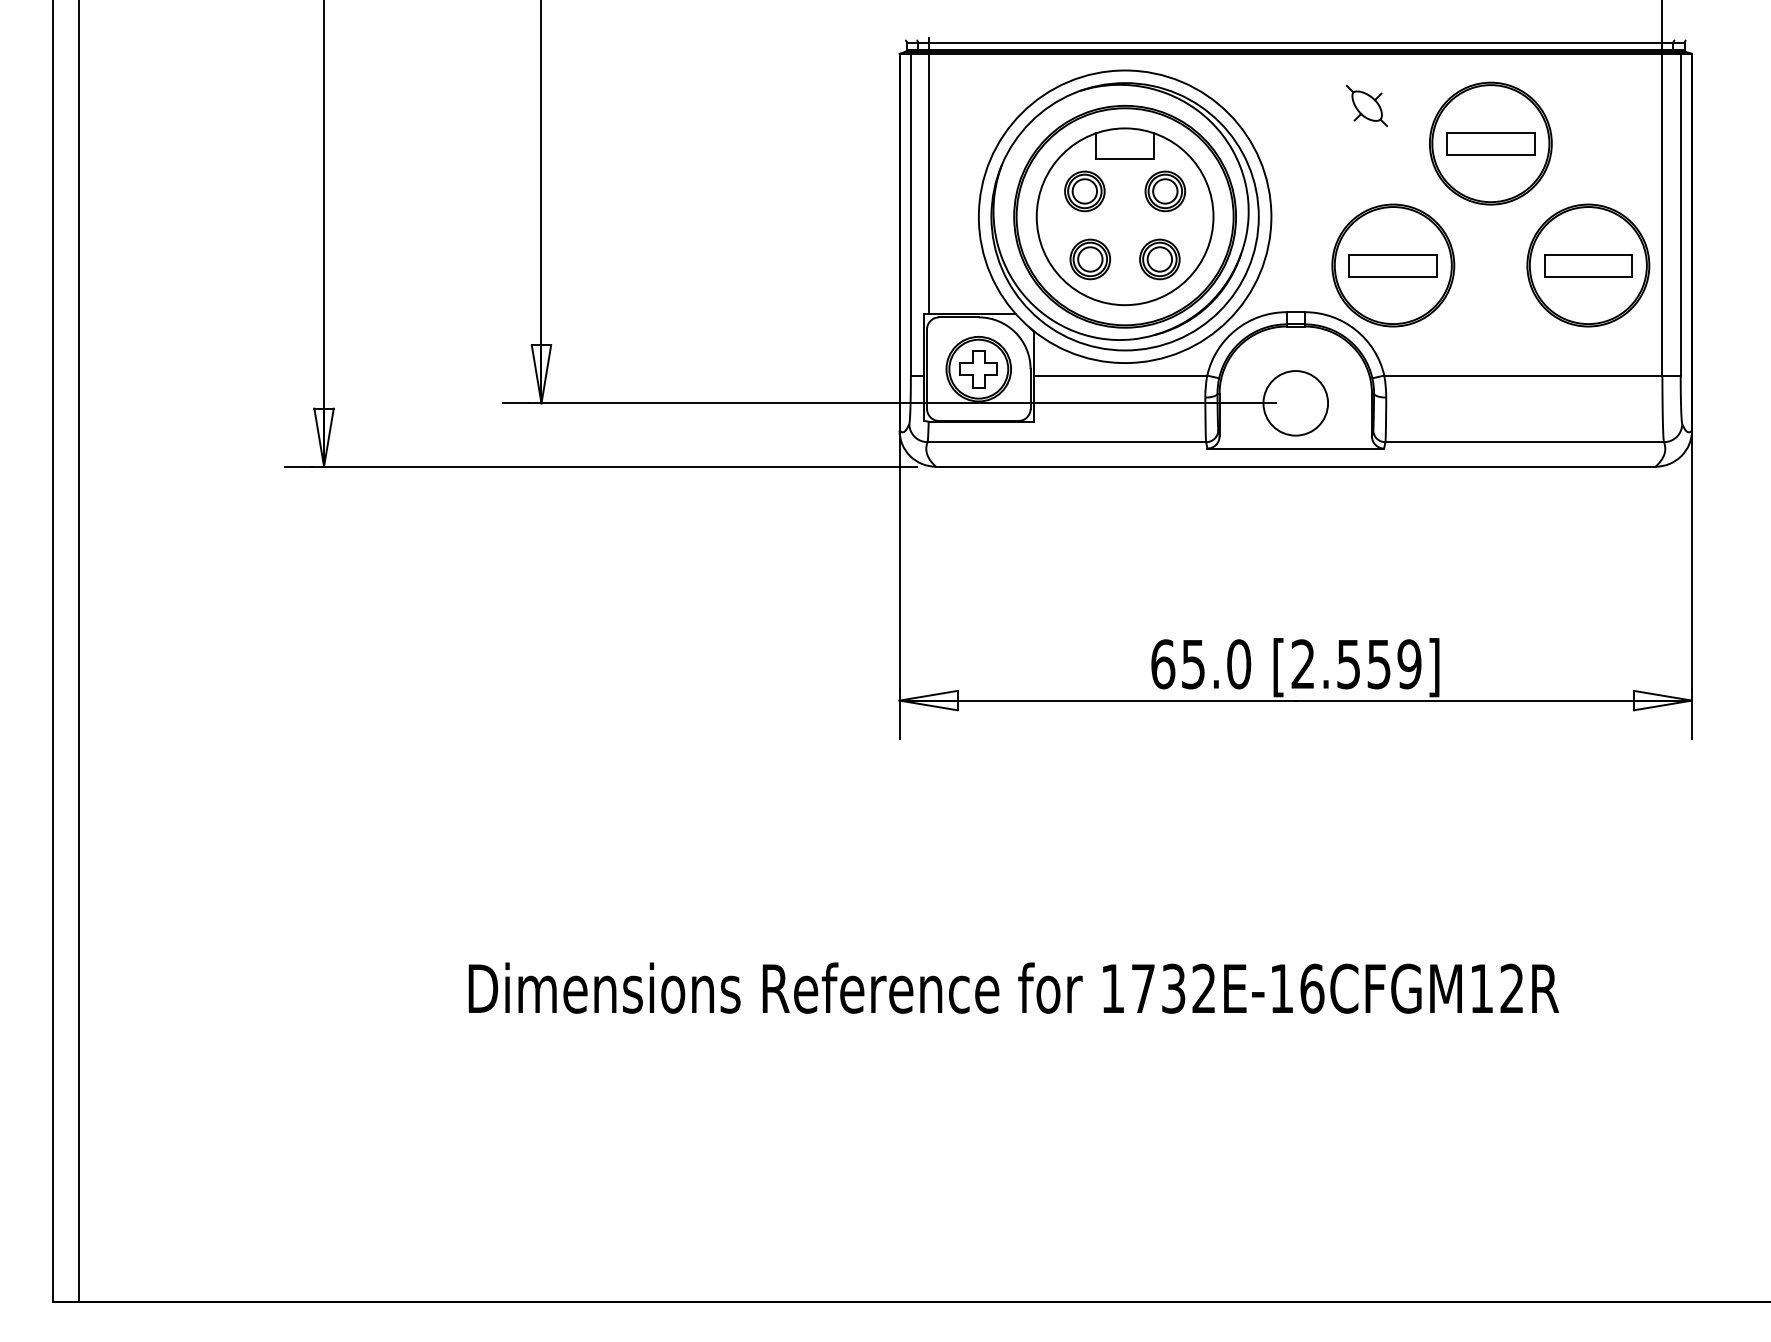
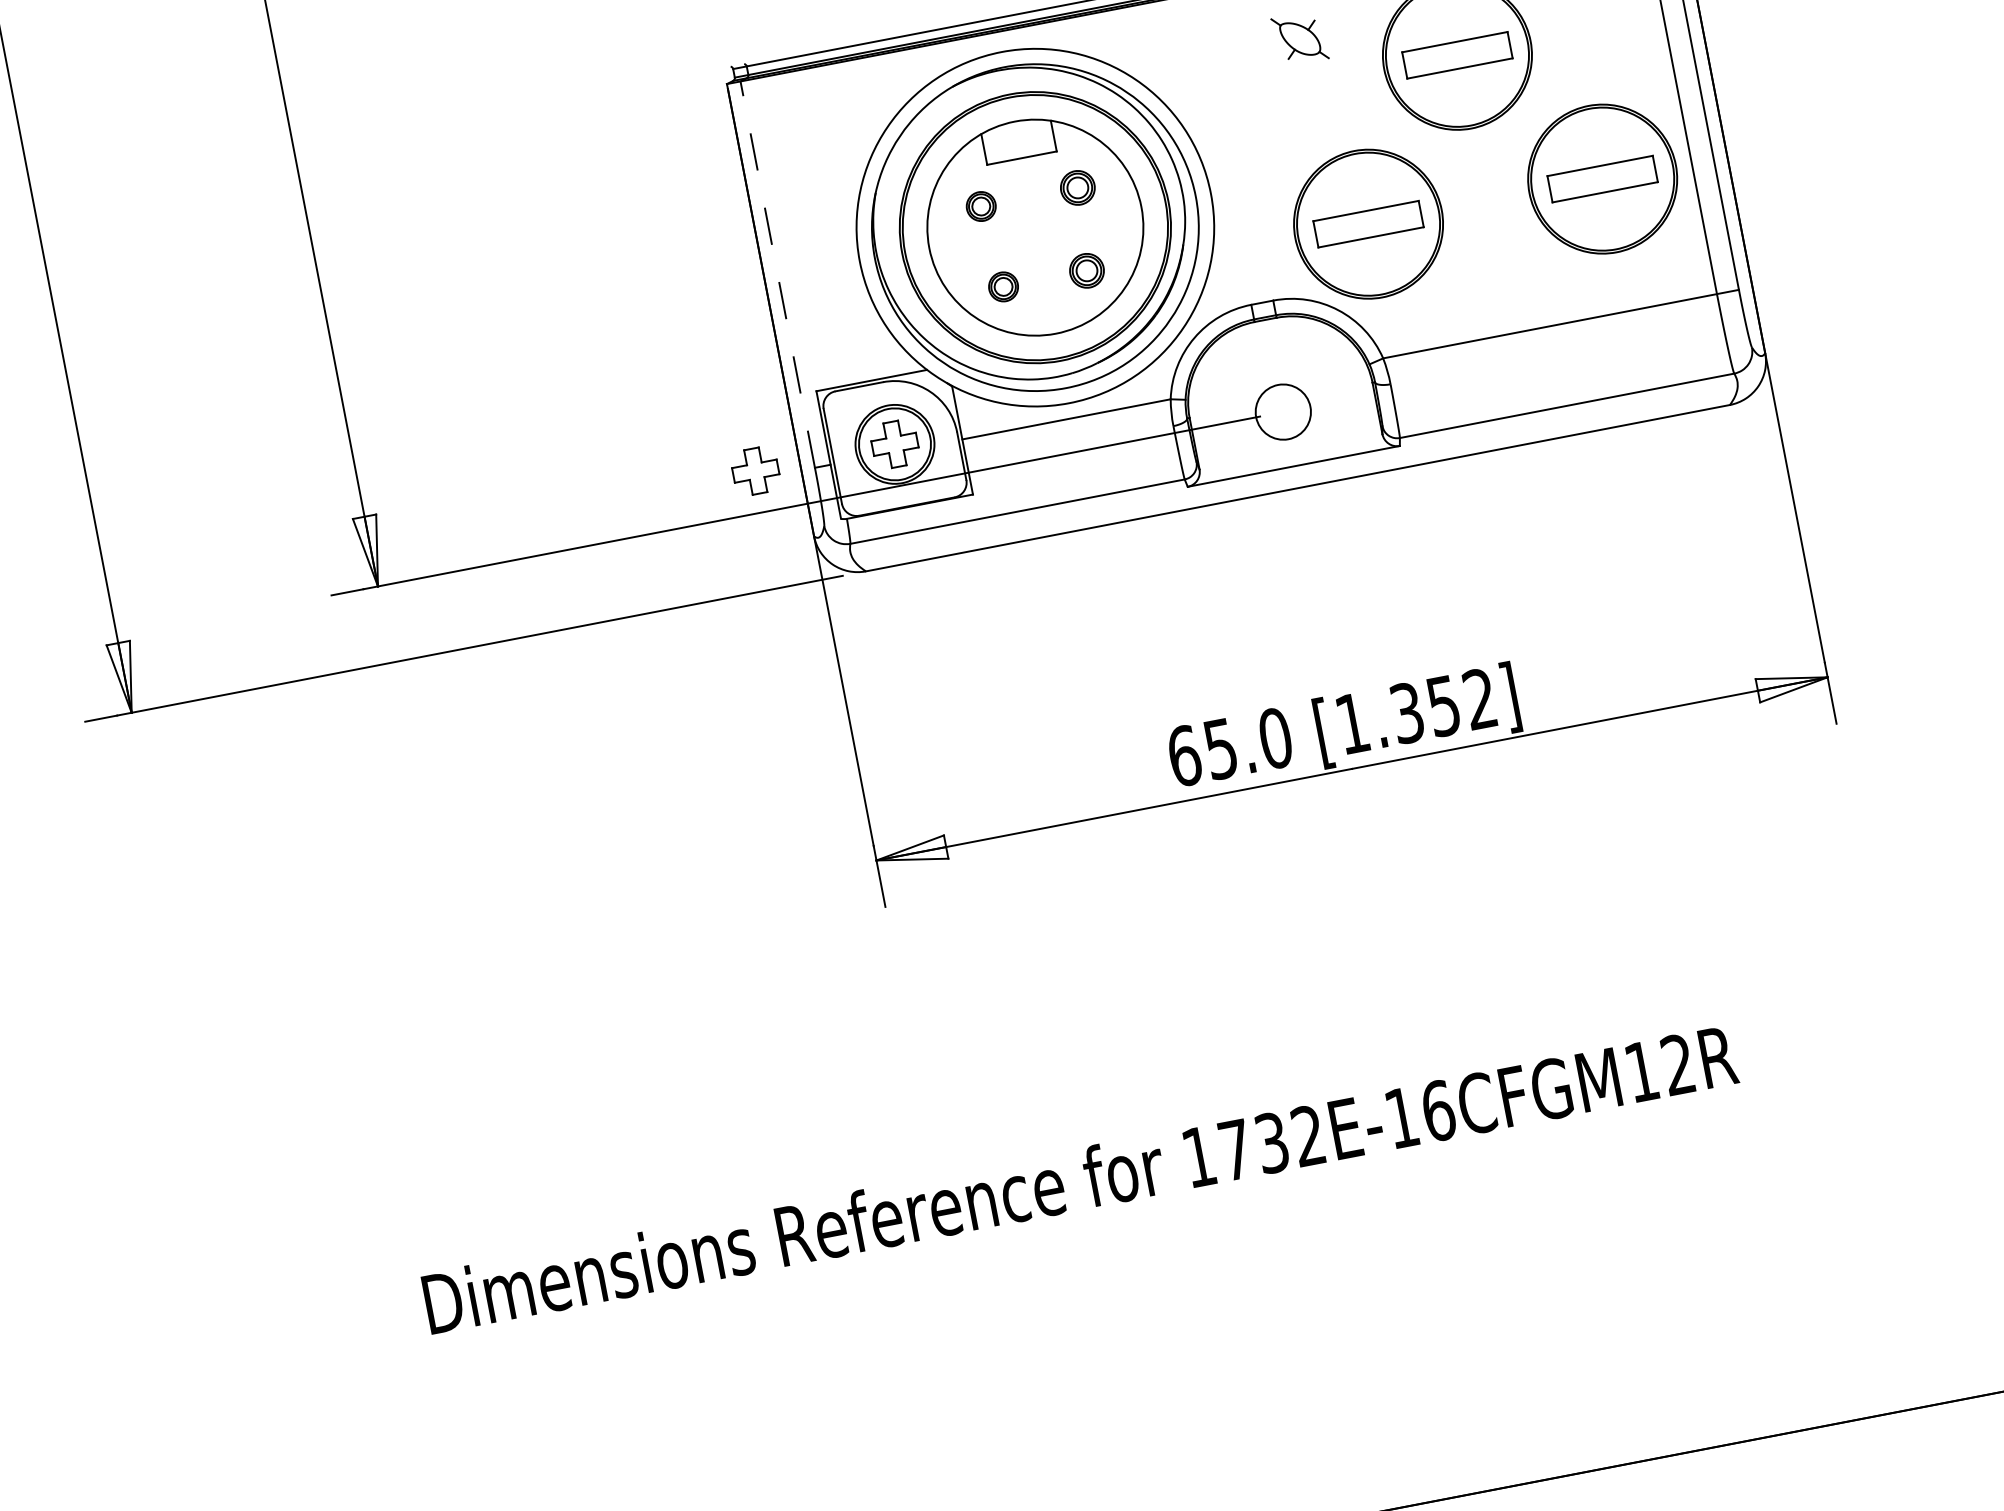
line: (929, 176) -> (791, 224), removed
part: (1084, 191) -> (980, 206), size x0.6
part: (1165, 191) -> (1078, 187), size x0.7
line: (910, 214) -> (777, 274), solid -> dashed
part: (1090, 259) -> (1003, 286), size x0.6
part: (1159, 259) -> (1086, 270), size x0.7
part: (862, 369) -> (755, 471), added
circle: (1295, 403) -> (1283, 412), size x0.7
text: (1356, 664) -> (1416, 711), [2.559] -> [1.352]

